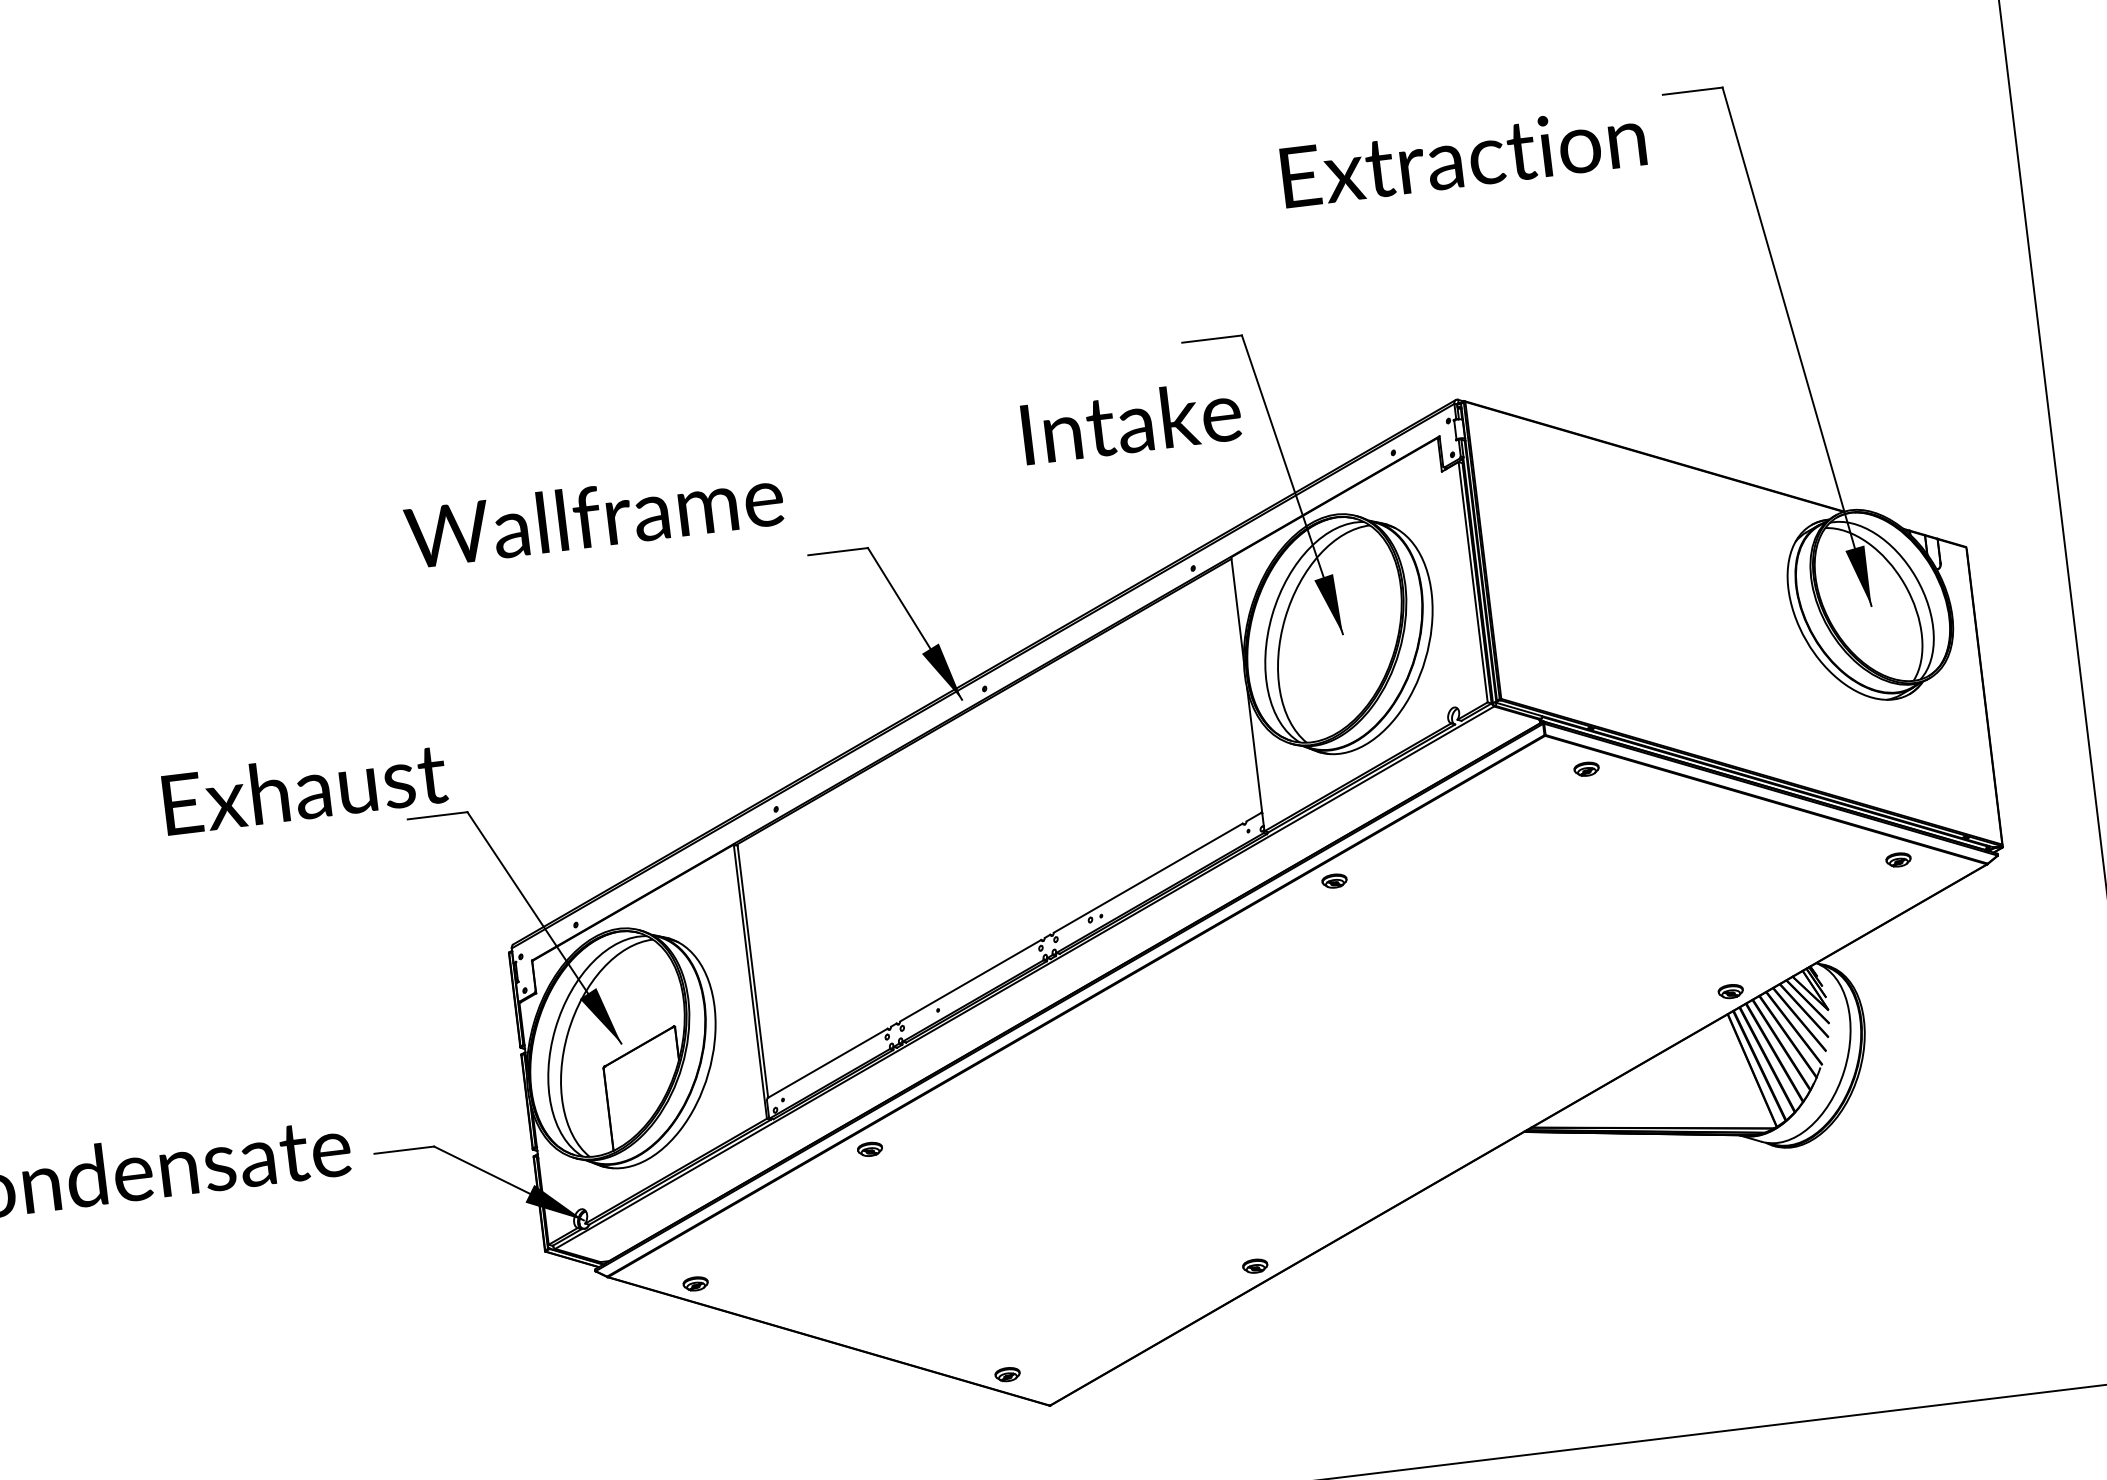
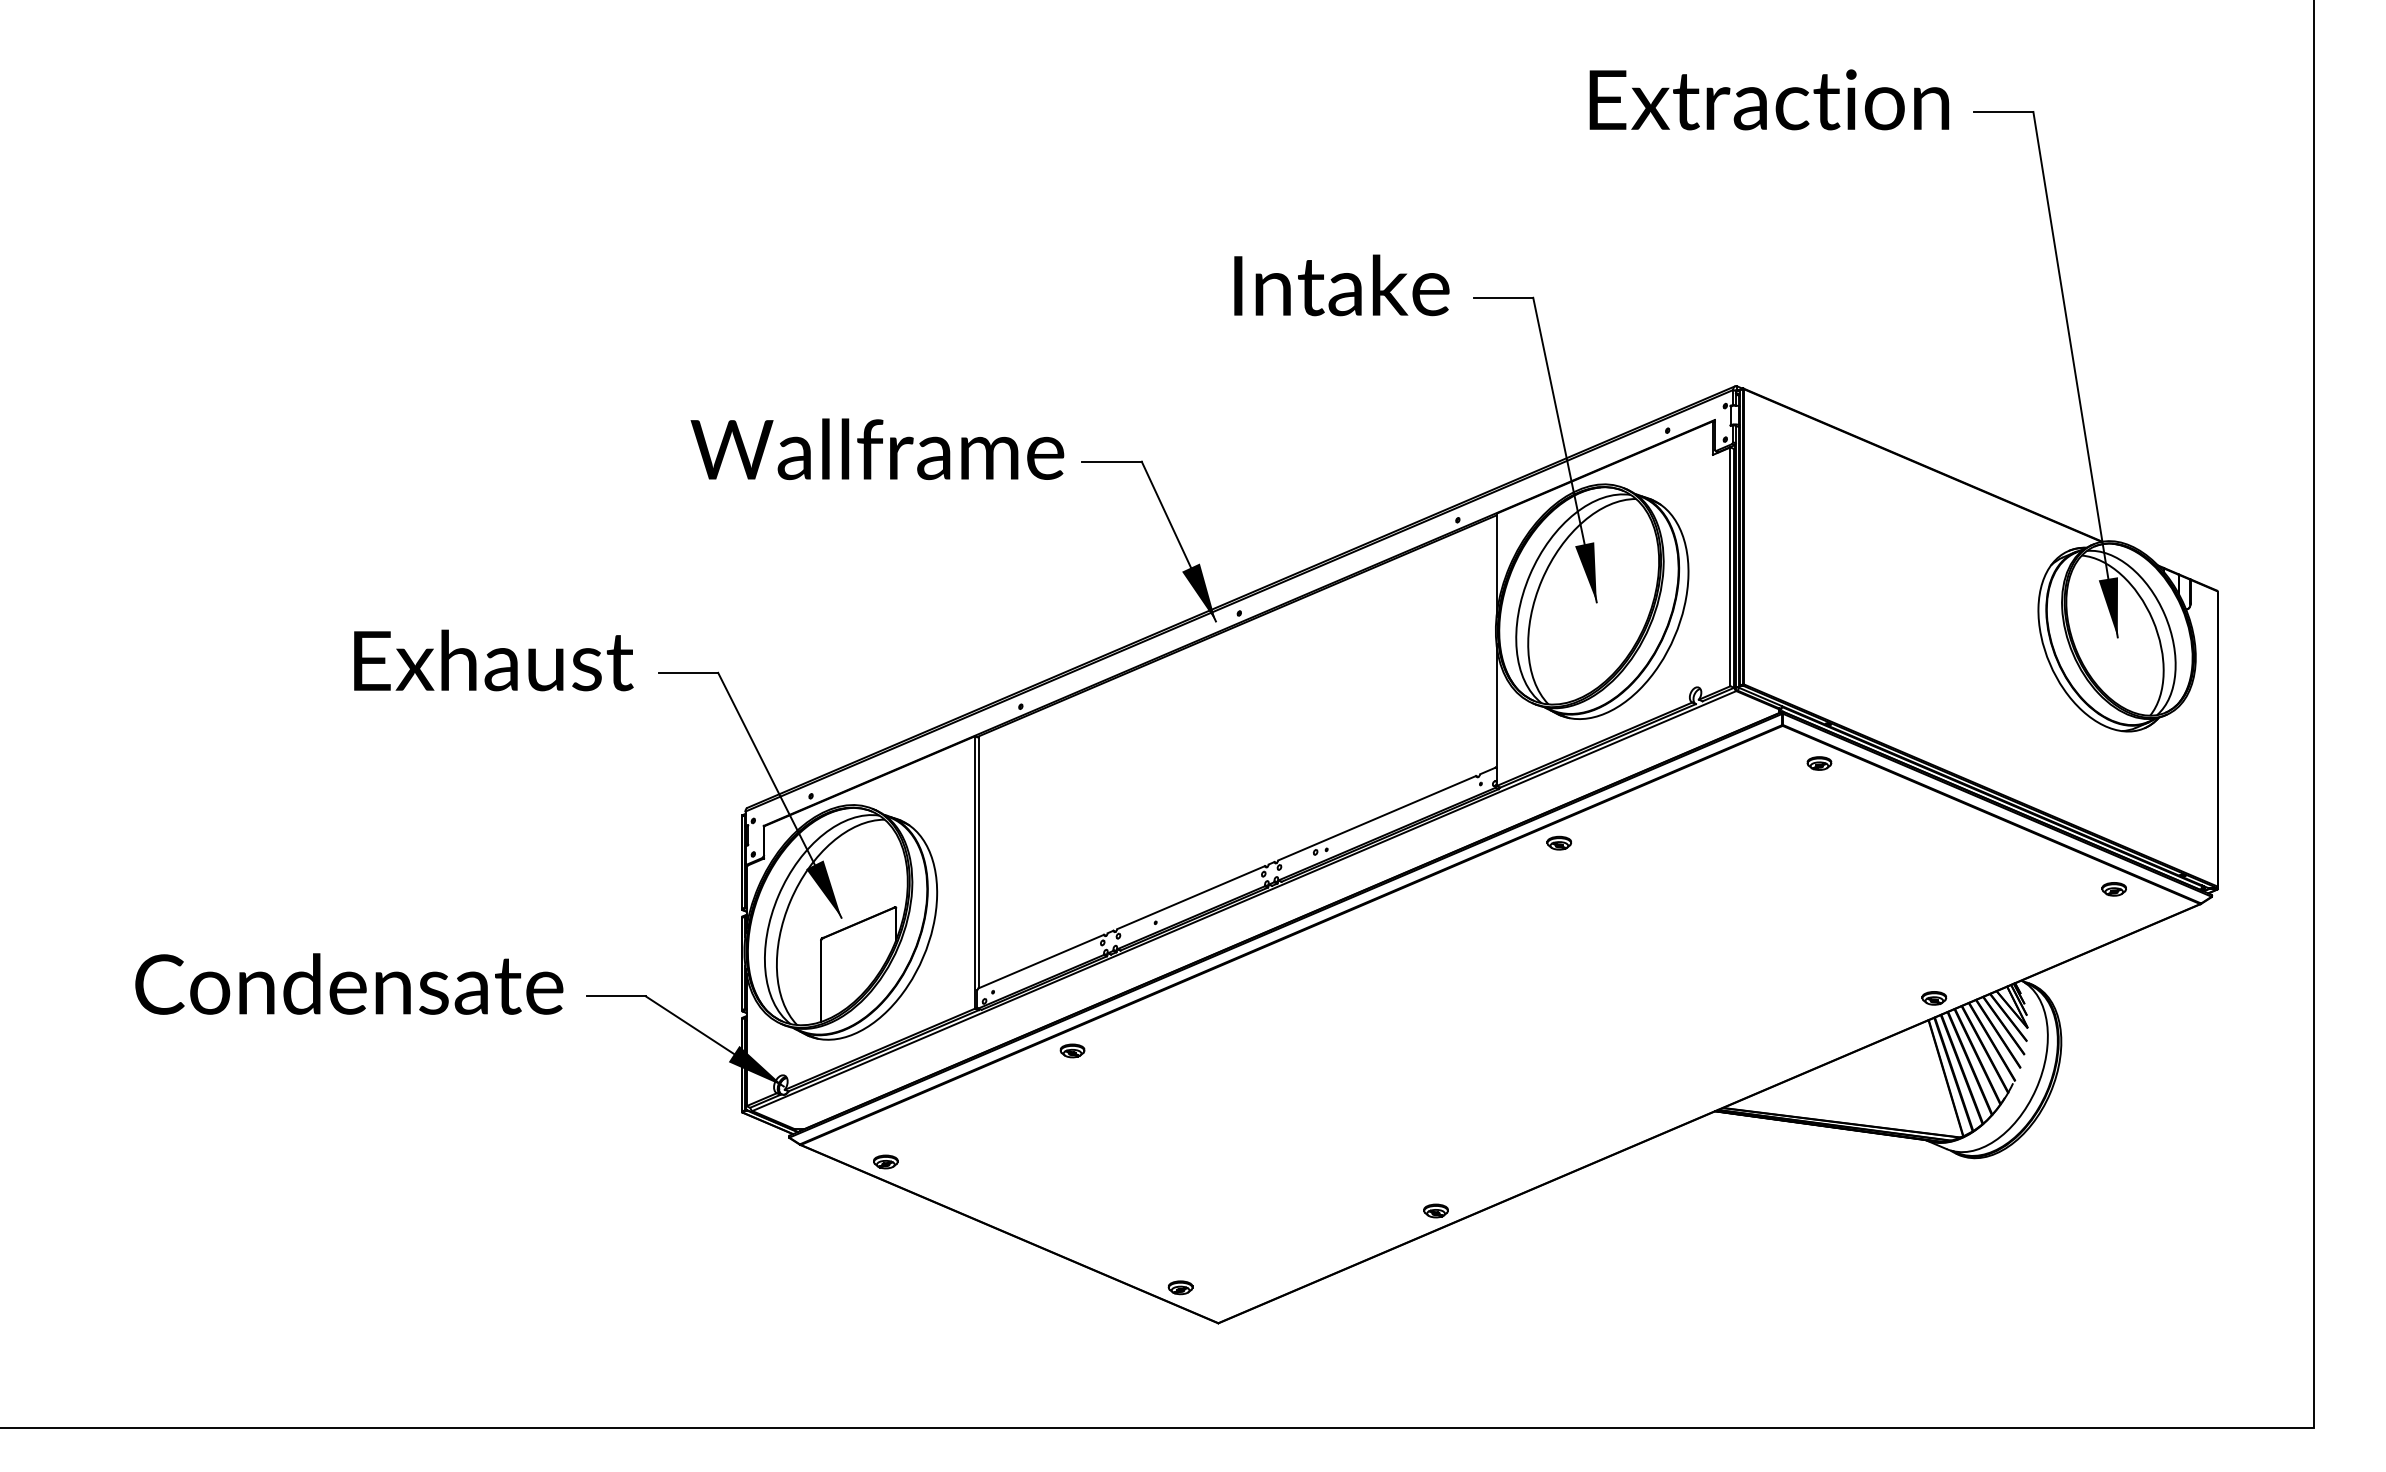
text: (1463, 156) -> (1769, 99), moved
text: (1131, 422) -> (1341, 285), moved
text: (594, 516) -> (877, 449), moved
text: (304, 788) -> (493, 660), moved

